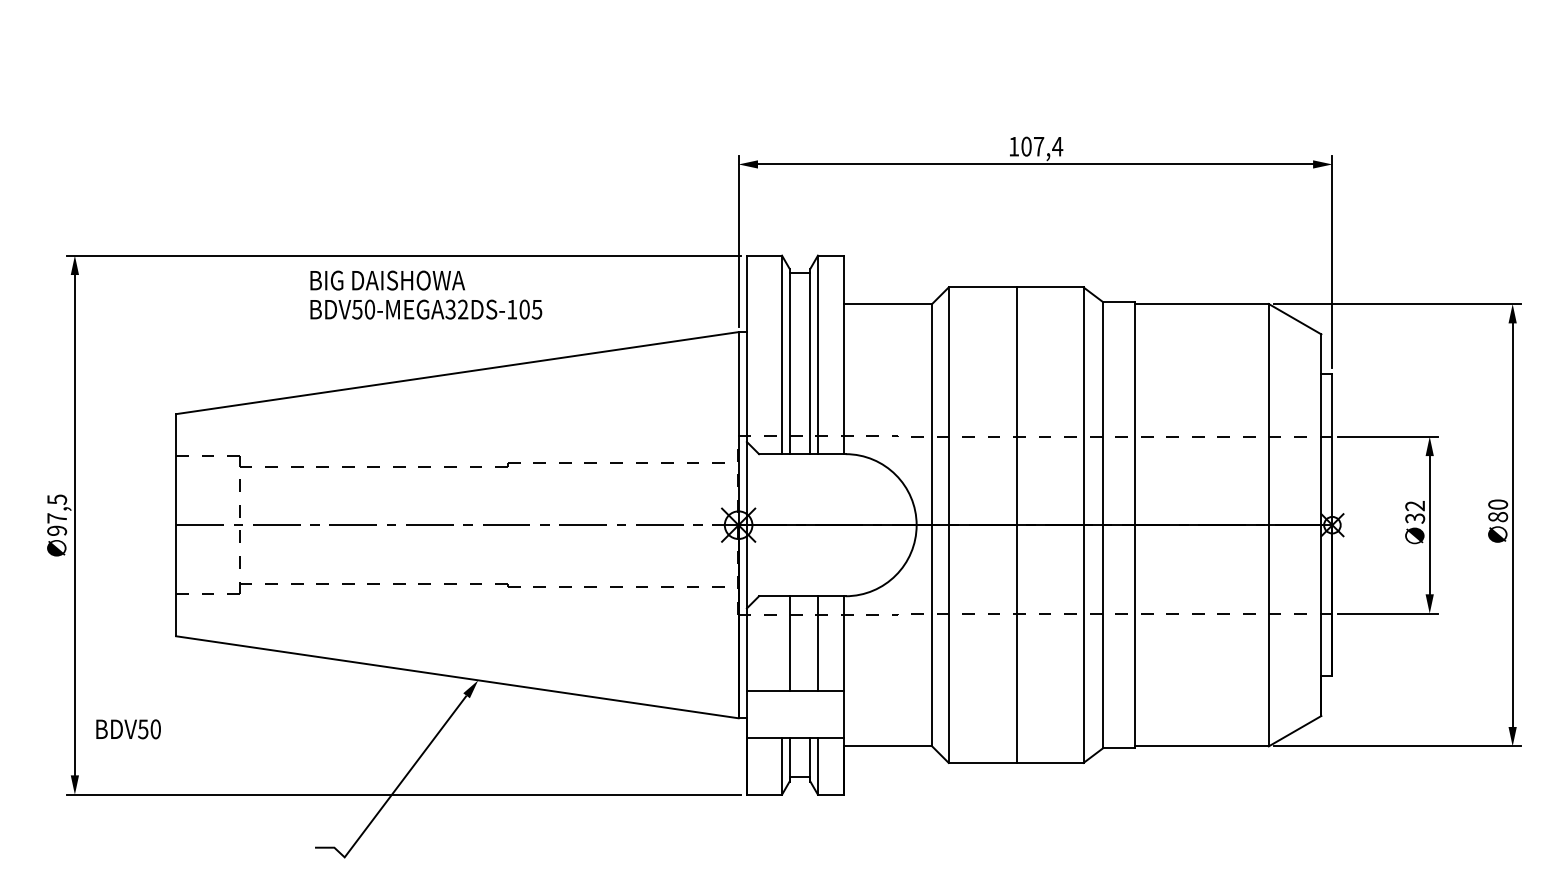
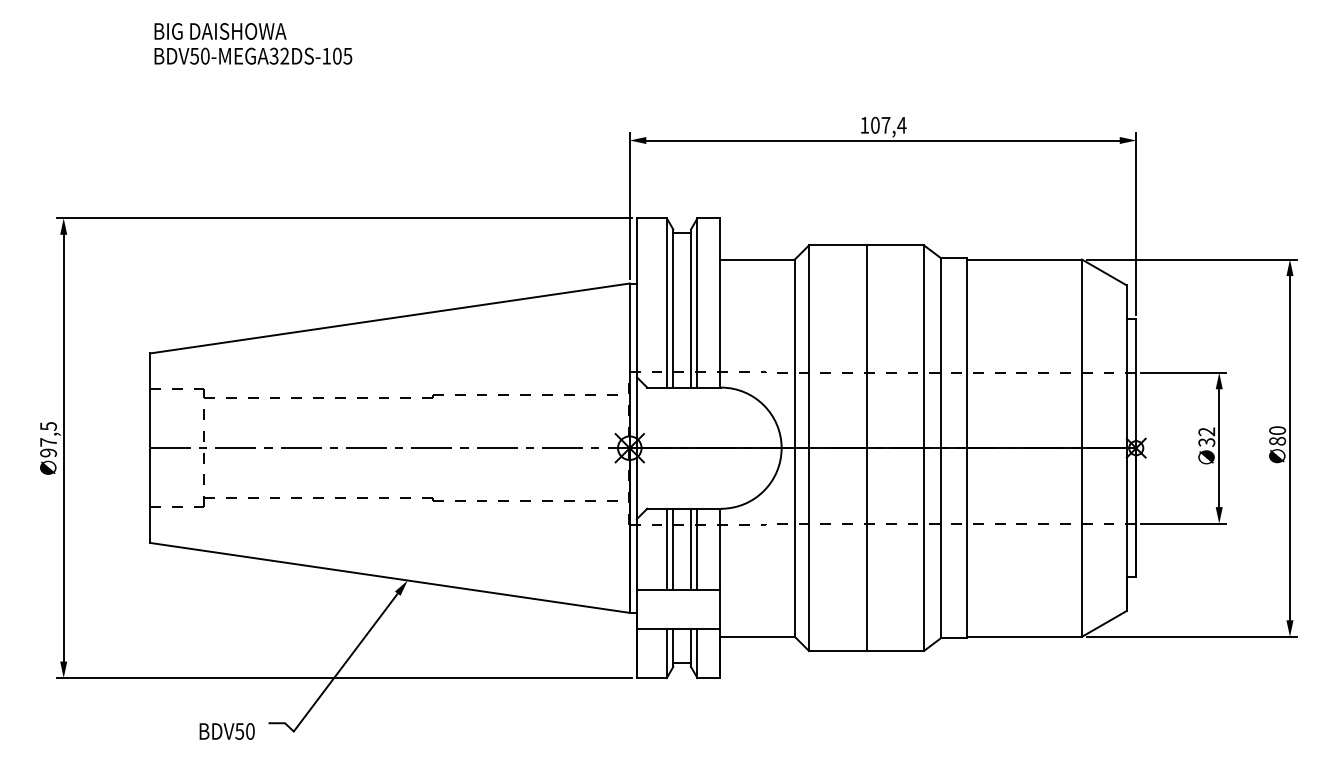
text: (426, 294) -> (253, 43), moved
line: (782, 643) -> (667, 549), added
line: (810, 643) -> (691, 549), added
text: (128, 729) -> (227, 731), moved

